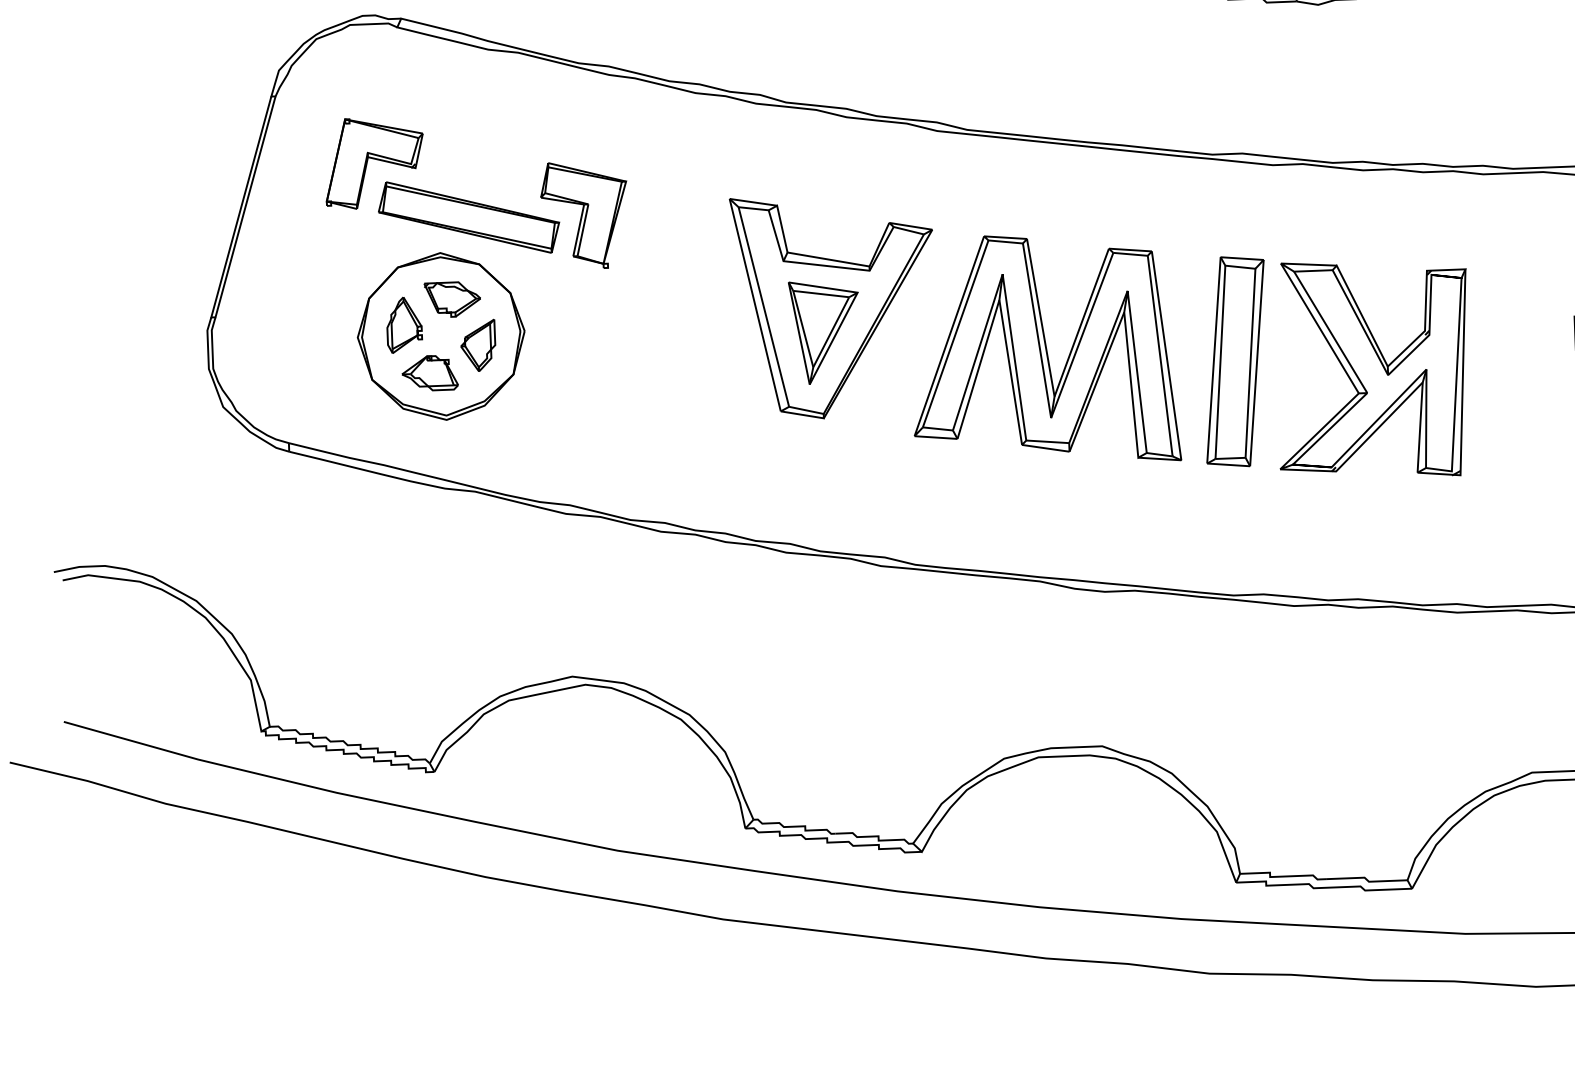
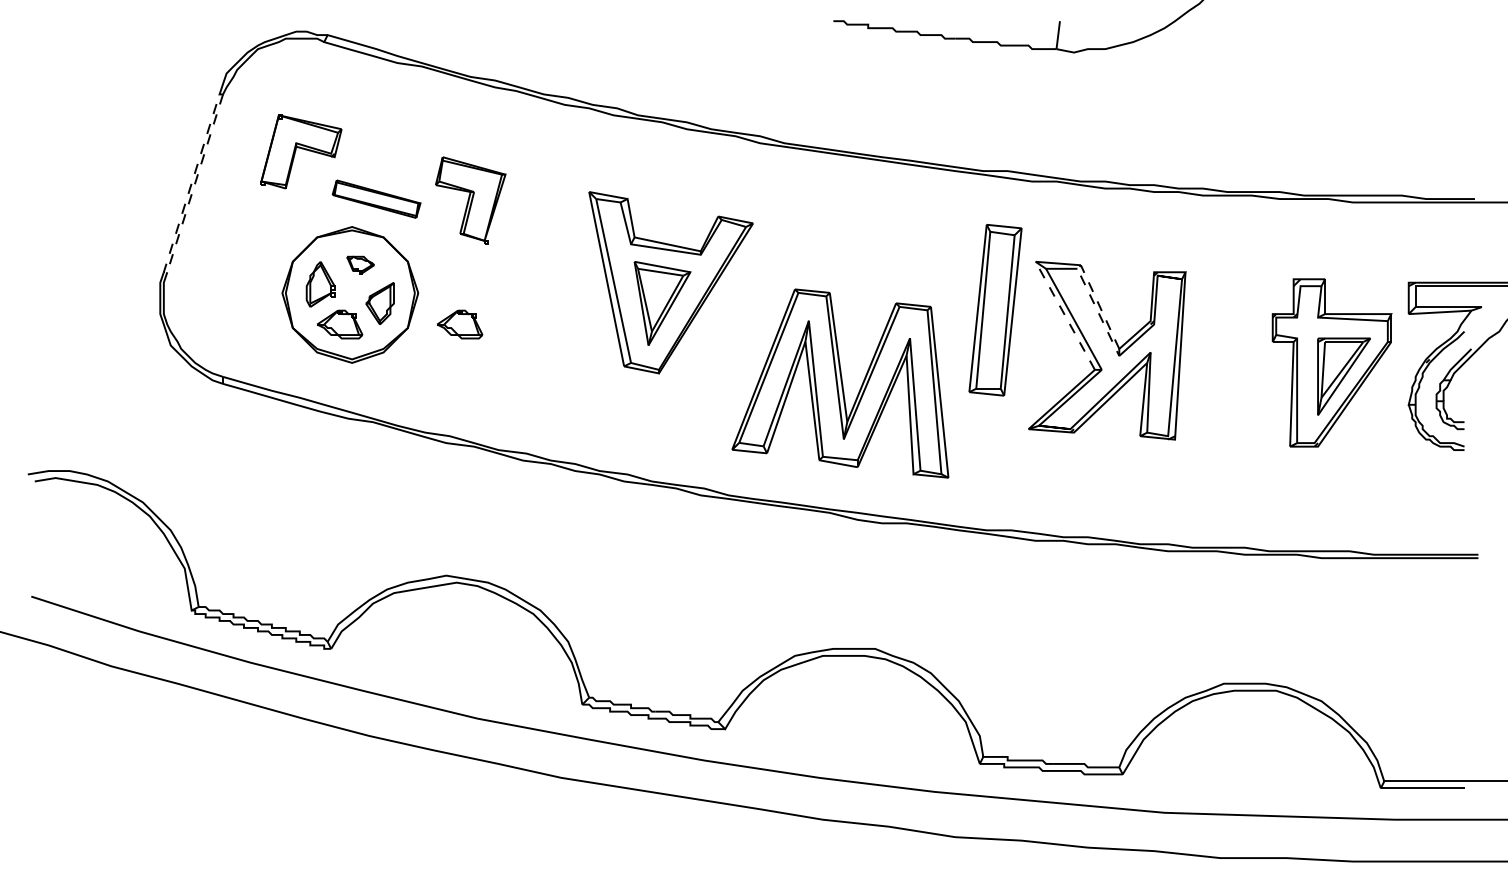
part: (468, 218) -> (376, 199), size x0.6
line: (1332, 269) -> (1077, 268), solid -> dashed
part: (452, 298) -> (360, 264), size x0.6
line: (213, 317) -> (165, 272), solid -> dashed
line: (1320, 328) -> (1065, 315), solid -> dashed
part: (1044, 349) -> (840, 383), moved
part: (1235, 362) -> (995, 310), moved
part: (577, 367) -> (460, 324), added

